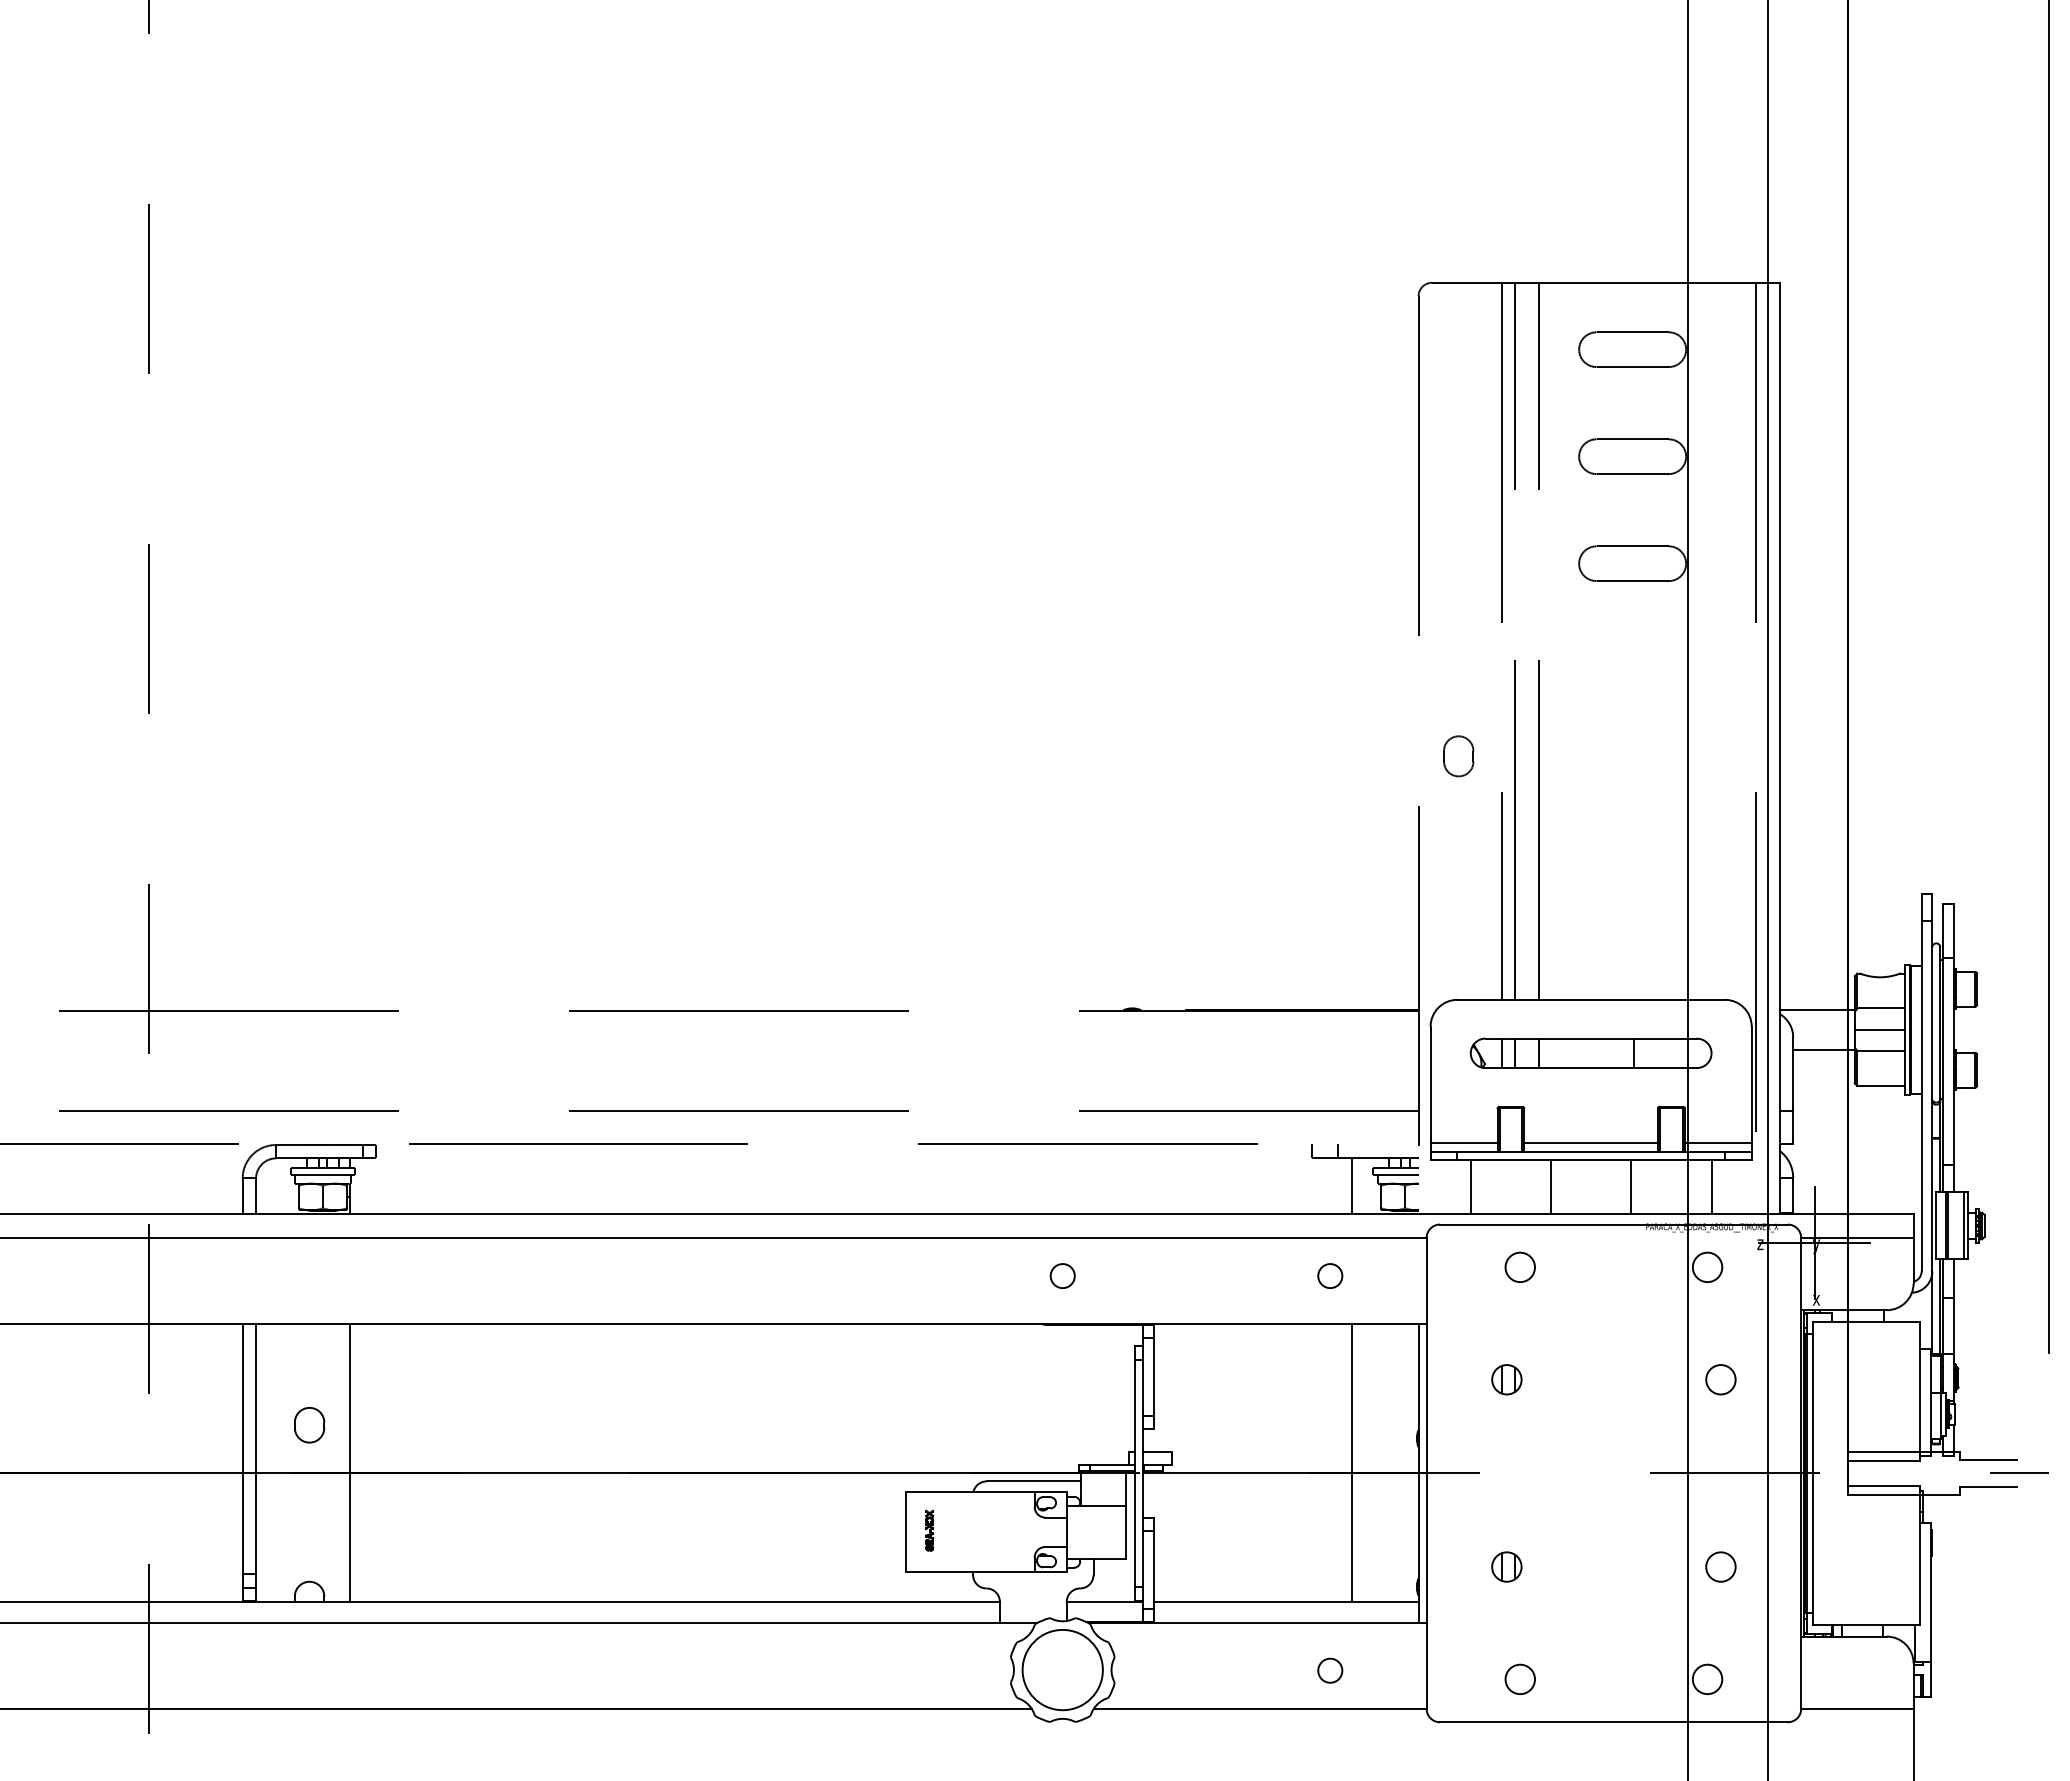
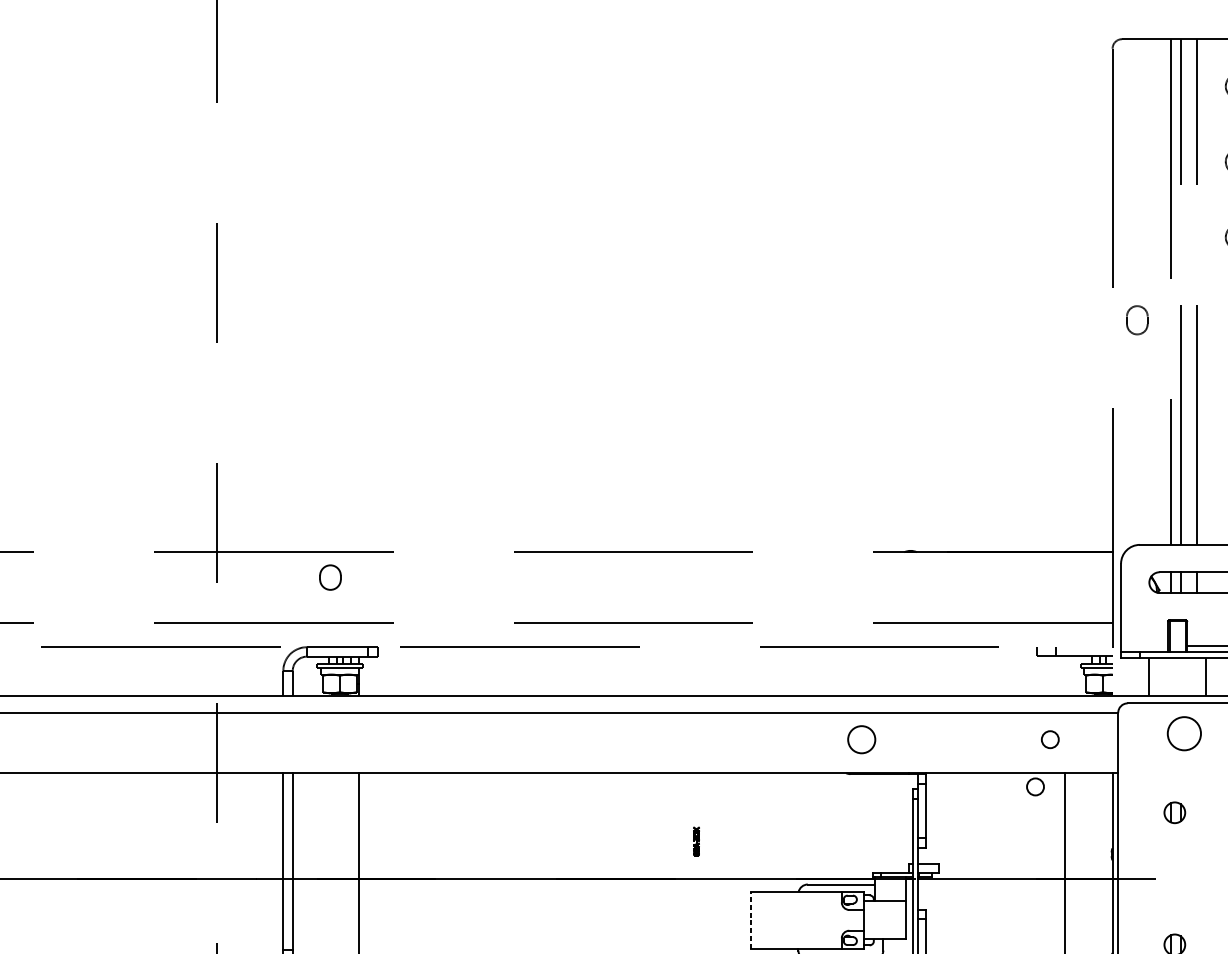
part: (1458, 756) -> (1137, 320), moved
line: (1463, 1143) -> (1144, 646), removed
line: (1351, 1185) -> (1065, 675), removed
circle: (1519, 1266) -> (1183, 732), size x1.6
circle: (1062, 1275) -> (861, 739), size x1.6
circle: (1309, 1342) -> (1035, 786), added
part: (309, 1425) -> (330, 577), moved
part: (929, 1530) -> (696, 841), moved
line: (906, 1531) -> (751, 919), solid -> dashed

